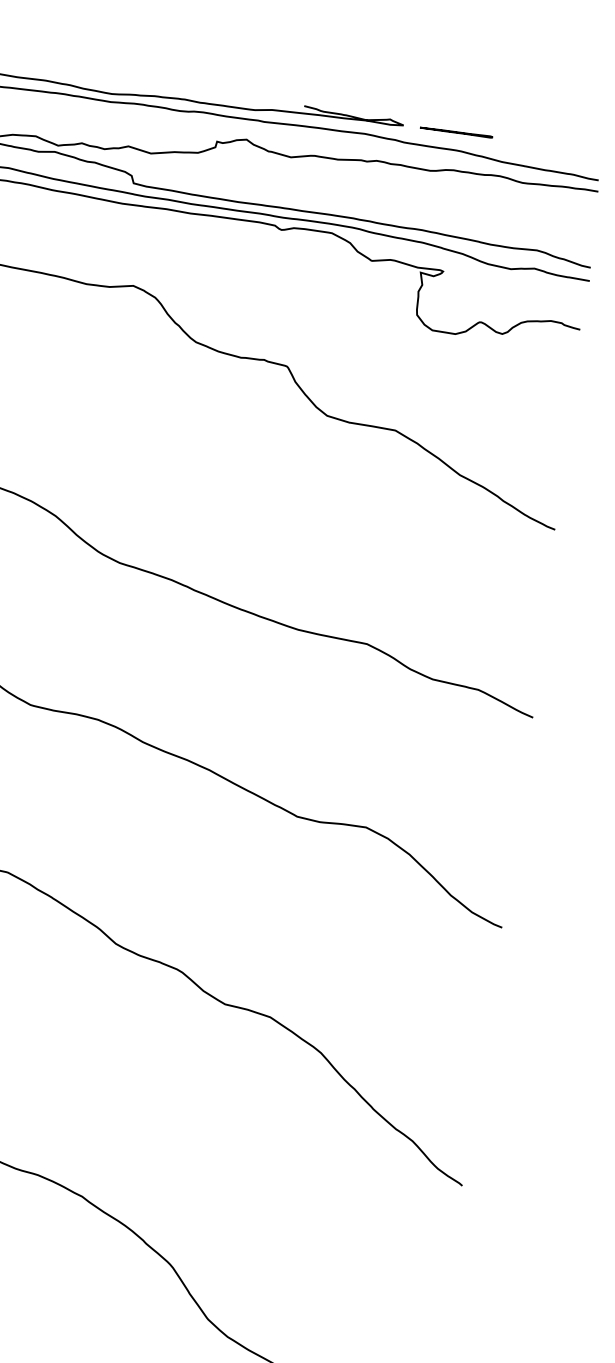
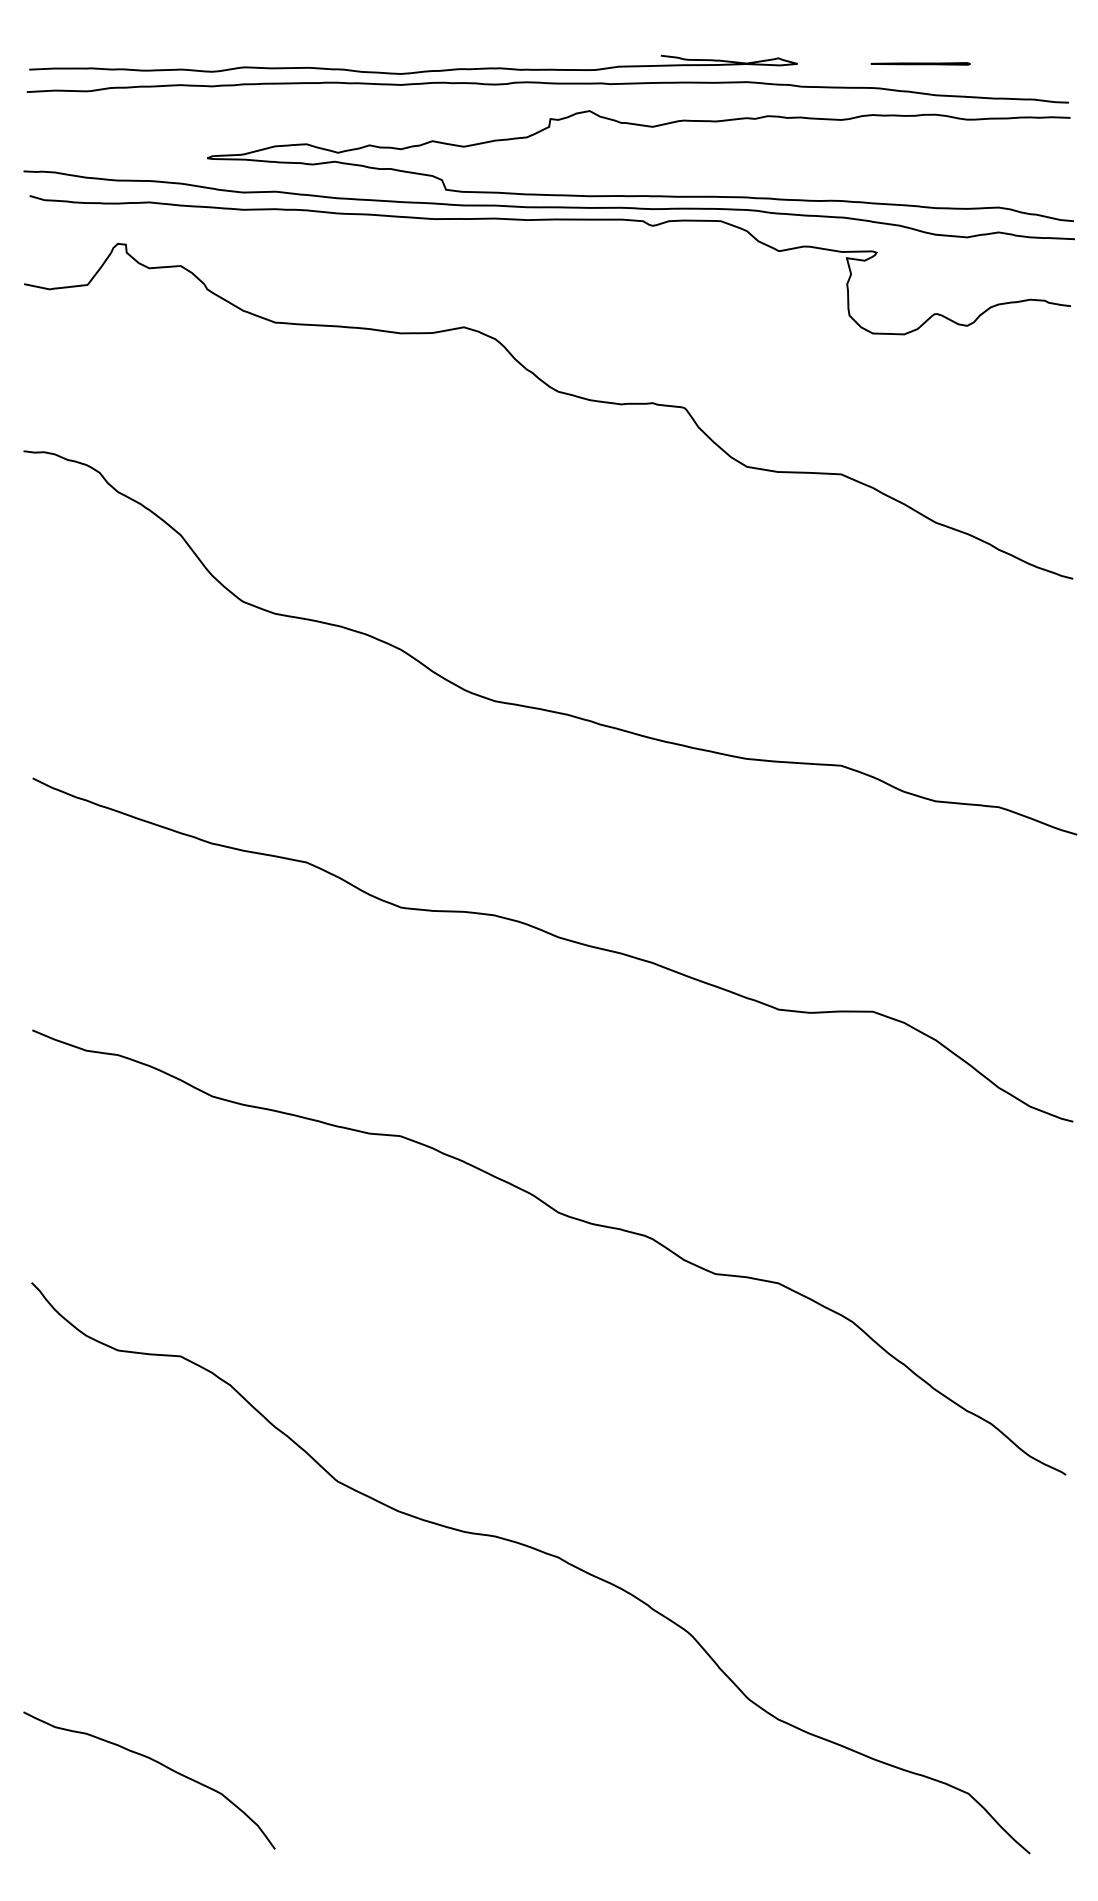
line: (456, 132) -> (920, 63), moved

